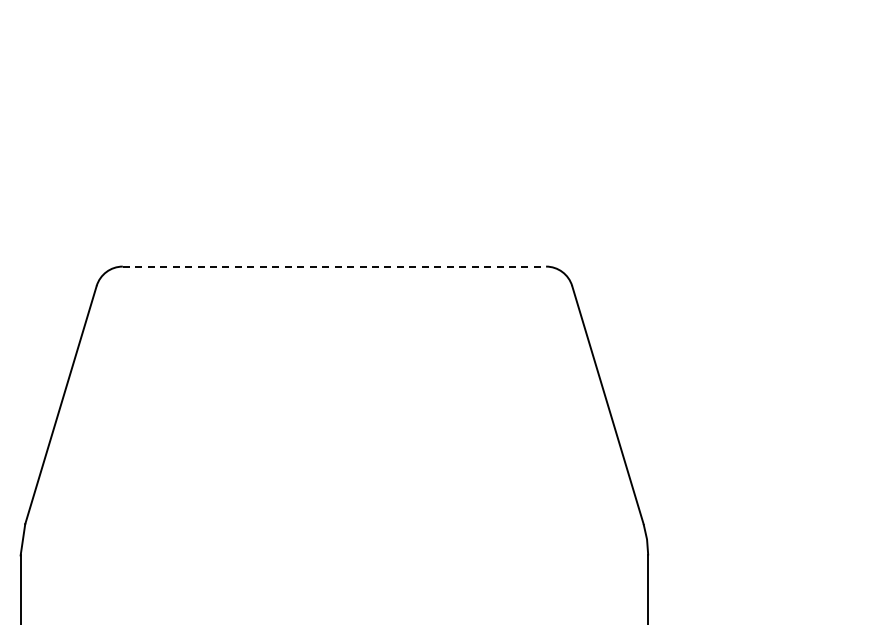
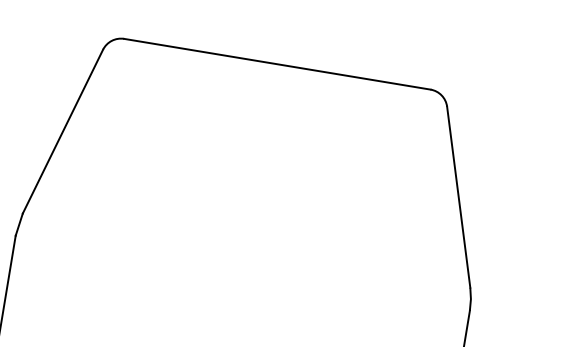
line: (334, 266) -> (277, 64), dashed -> solid

